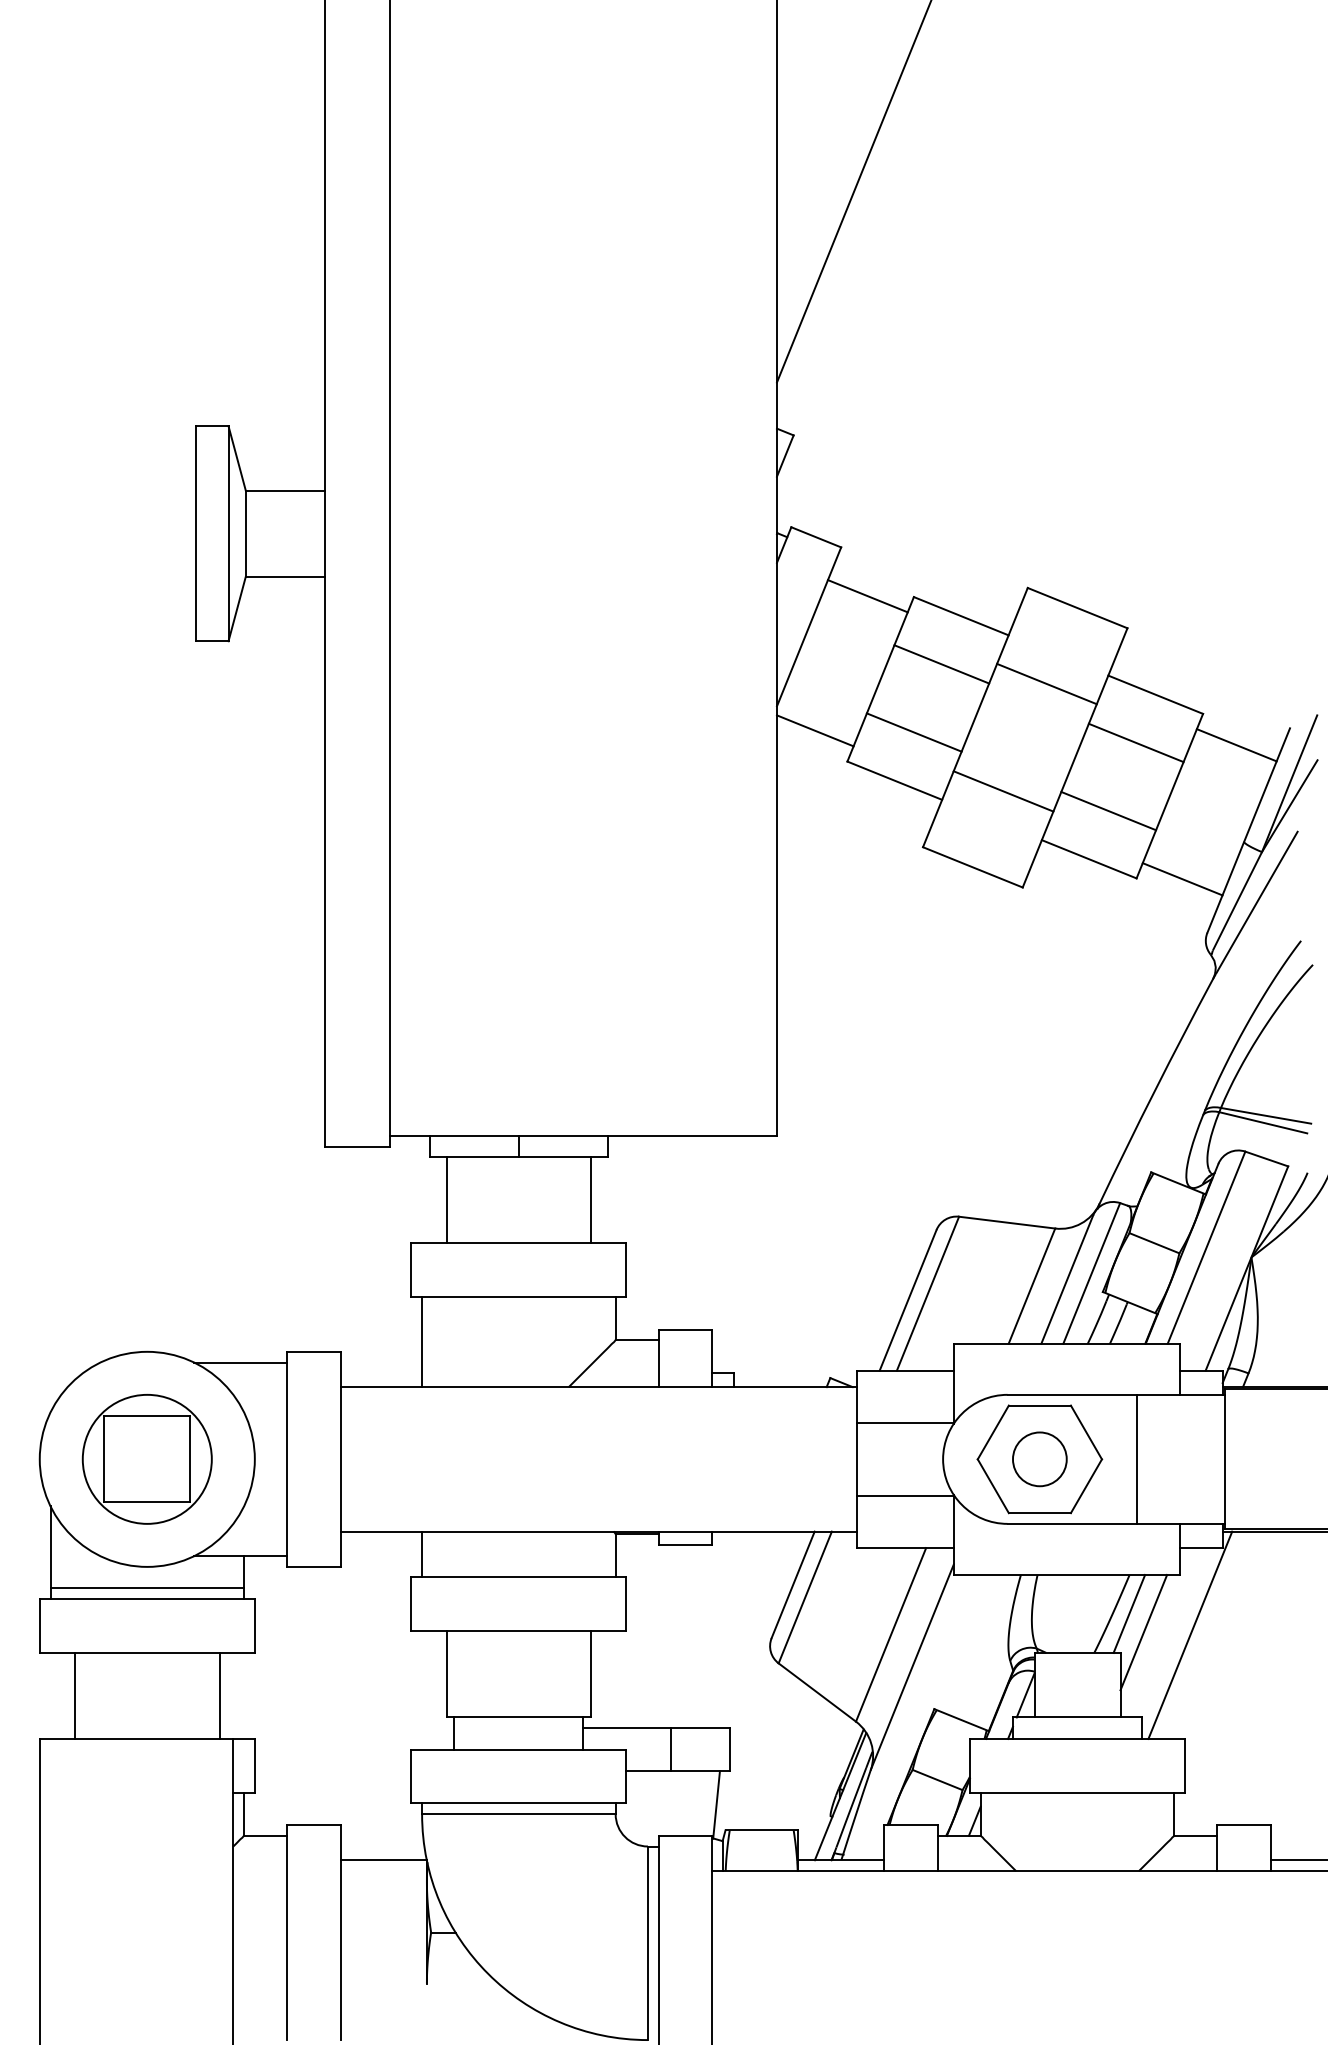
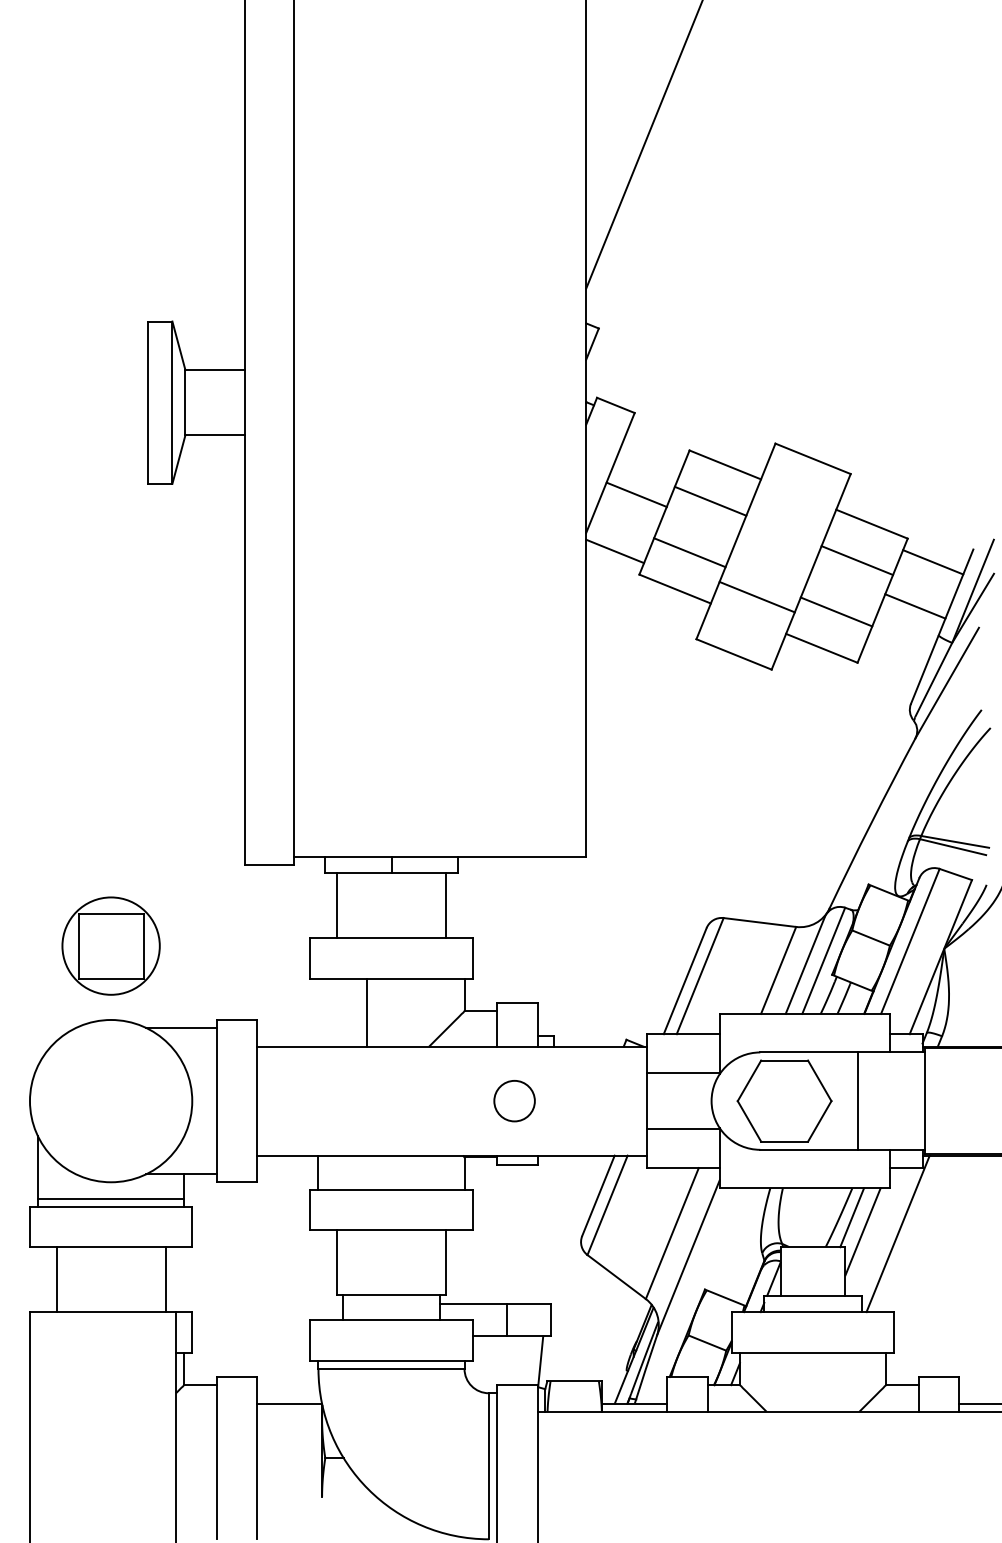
line: (867, 595) -> (636, 494), moved
line: (1046, 683) -> (789, 515), removed
line: (1182, 879) -> (915, 606), moved
line: (422, 1341) -> (367, 1012), moved
part: (146, 1458) -> (110, 945), moved
circle: (1039, 1459) -> (514, 1101), moved

